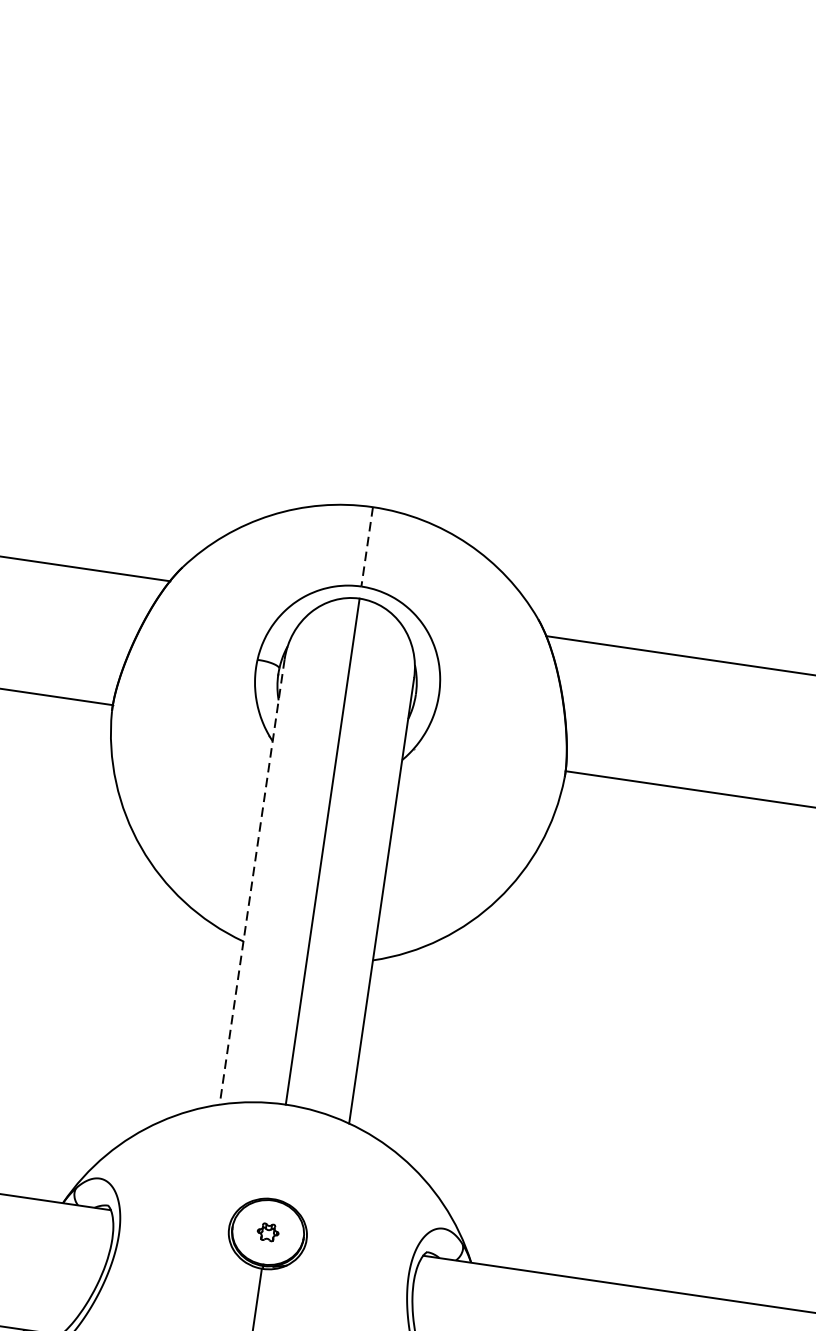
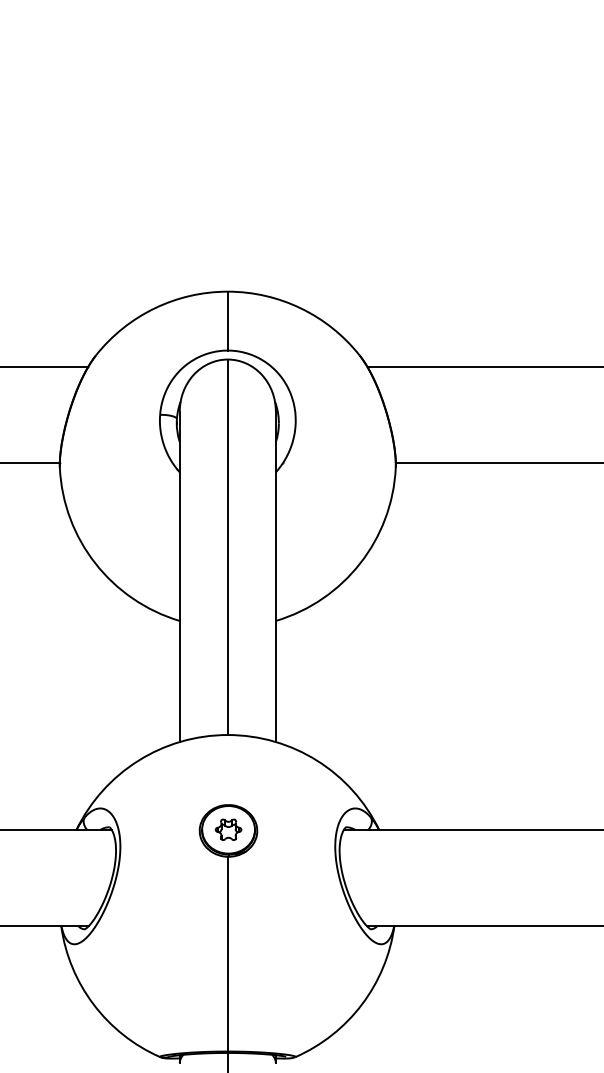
line: (366, 547) -> (227, 321), dashed -> solid
line: (251, 882) -> (179, 577), dashed -> solid
part: (268, 1232) -> (228, 829), size x1.67

